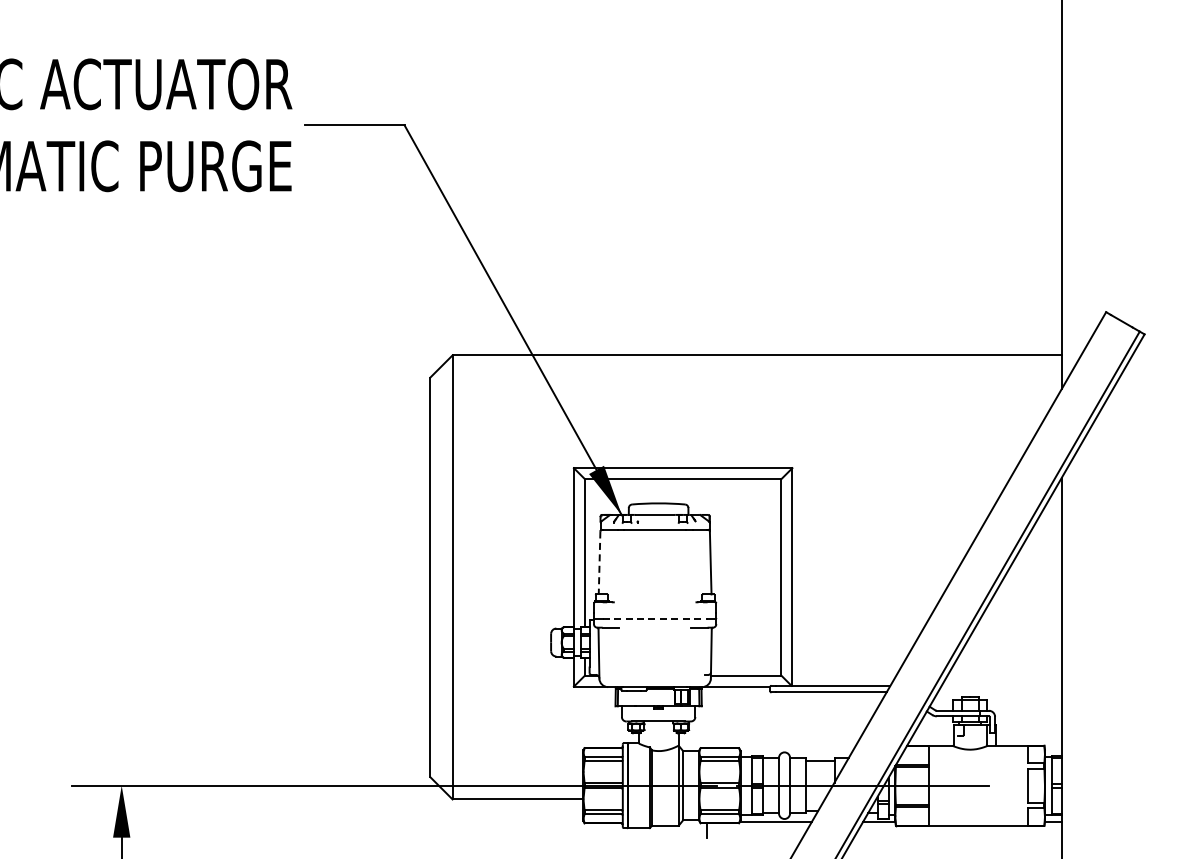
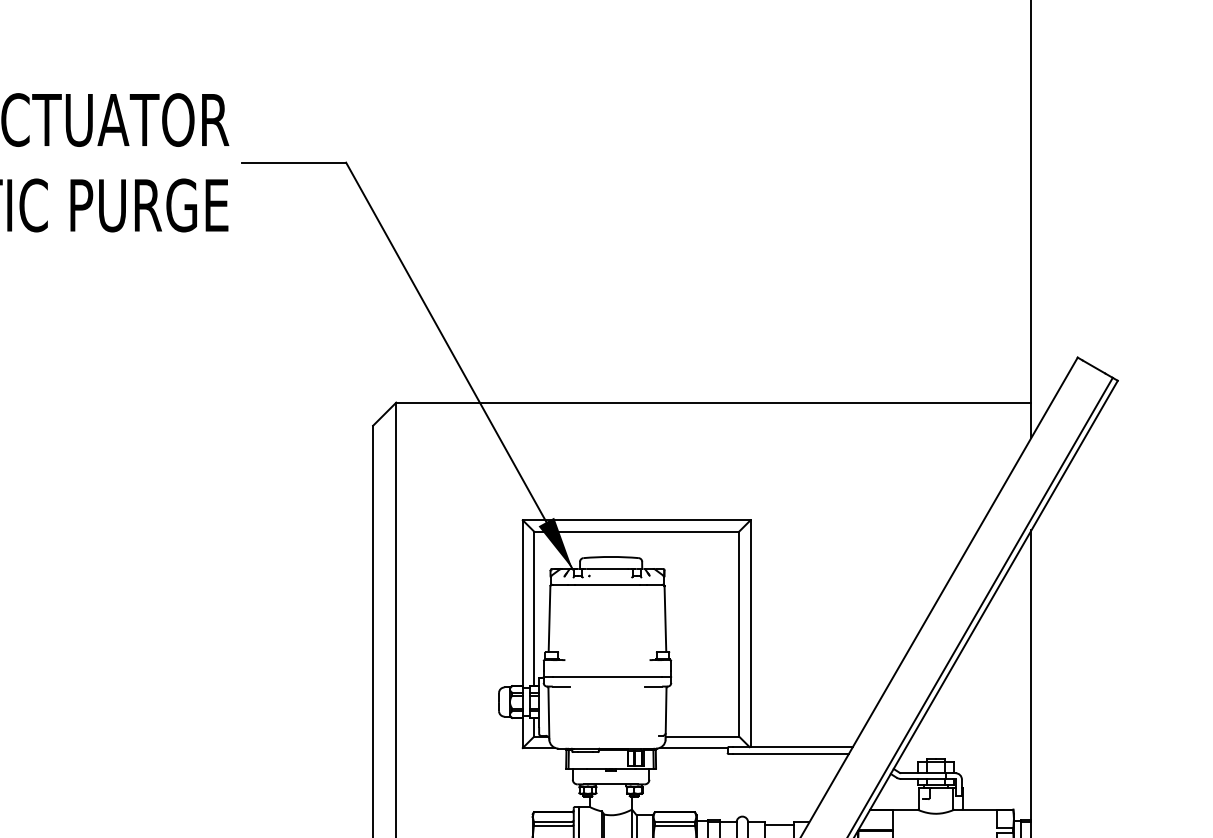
line: (599, 563) -> (549, 619), dashed -> solid
line: (655, 618) -> (607, 676), dashed -> solid

